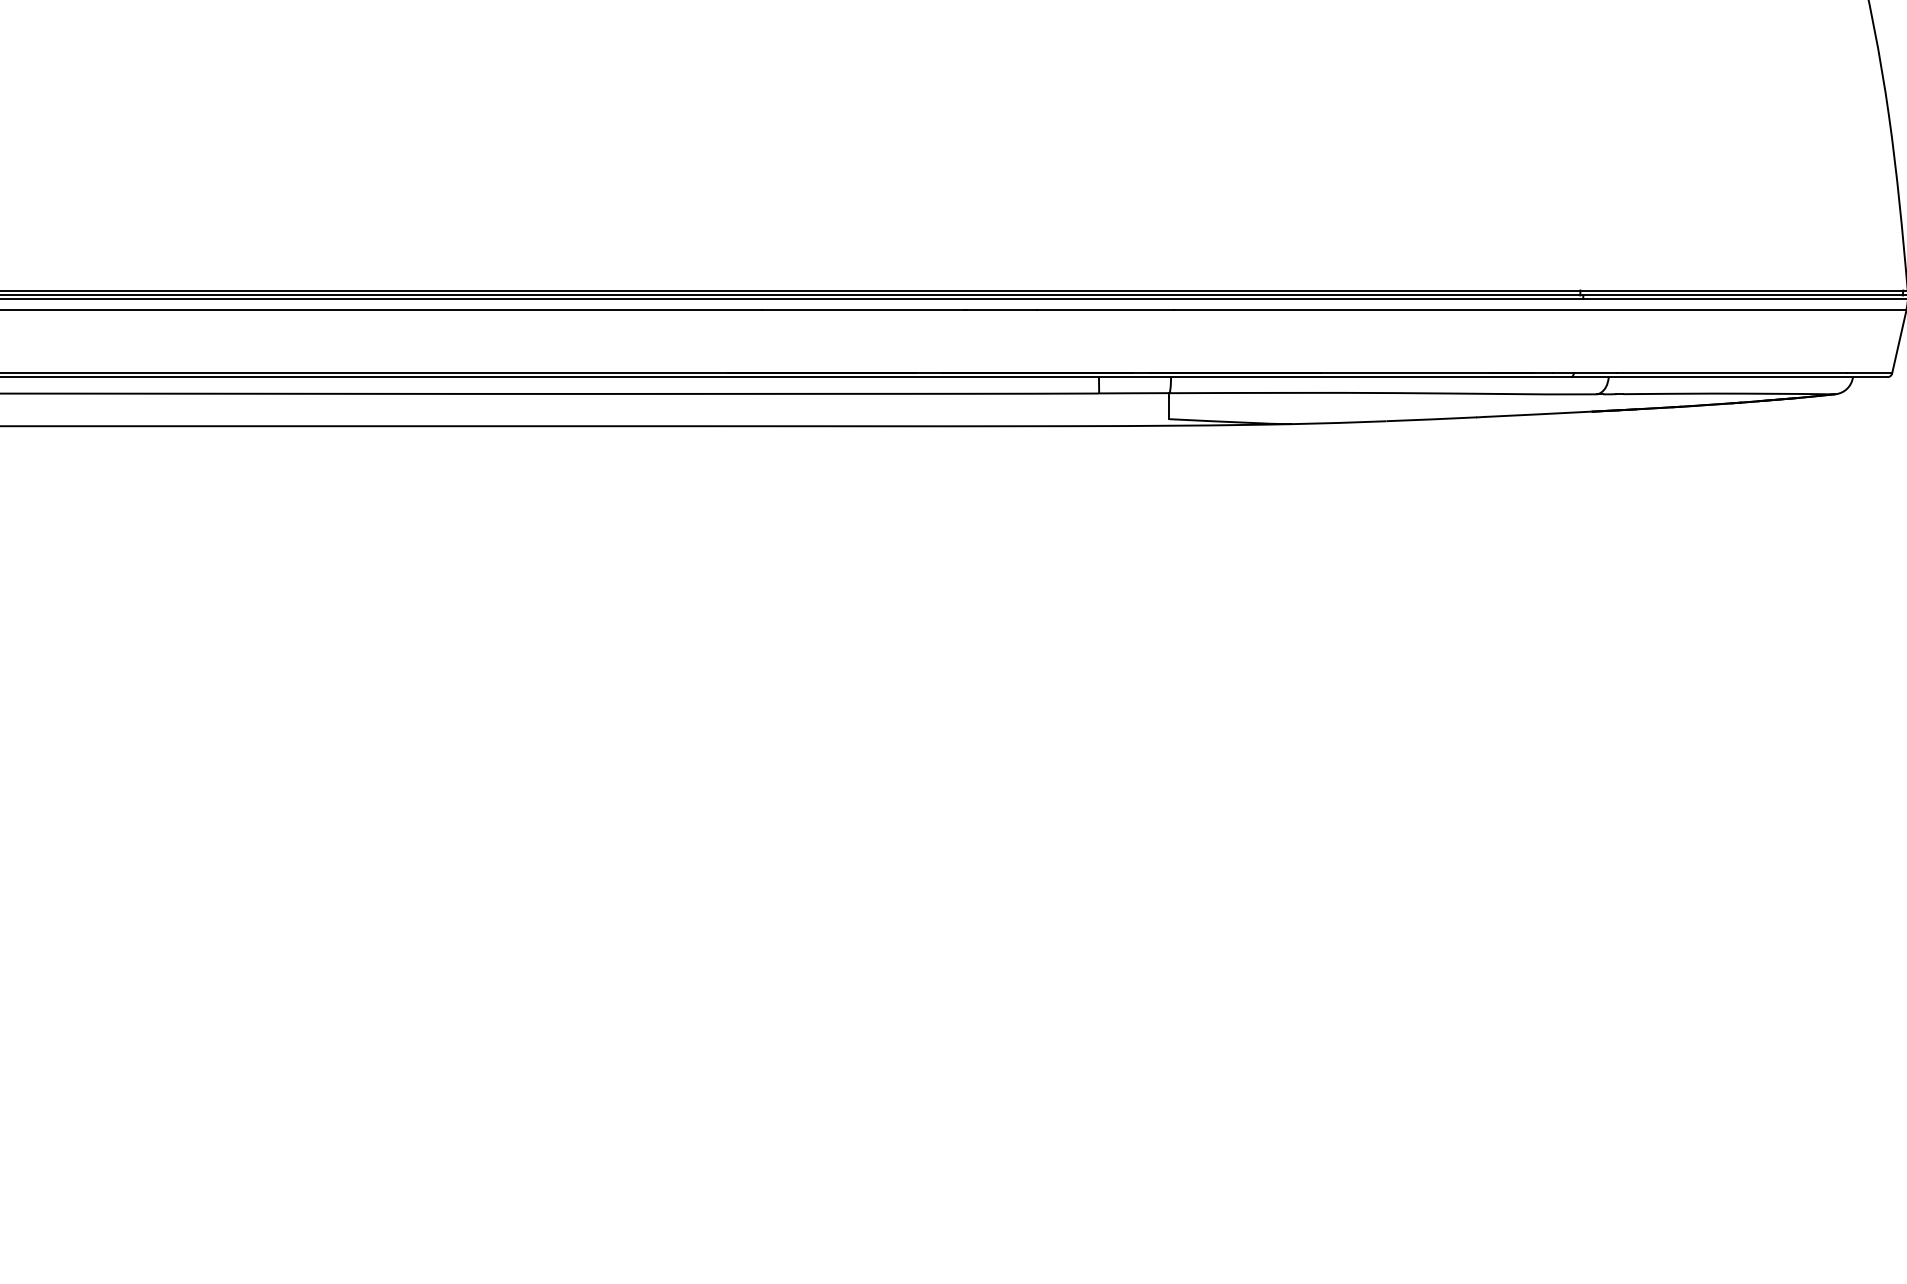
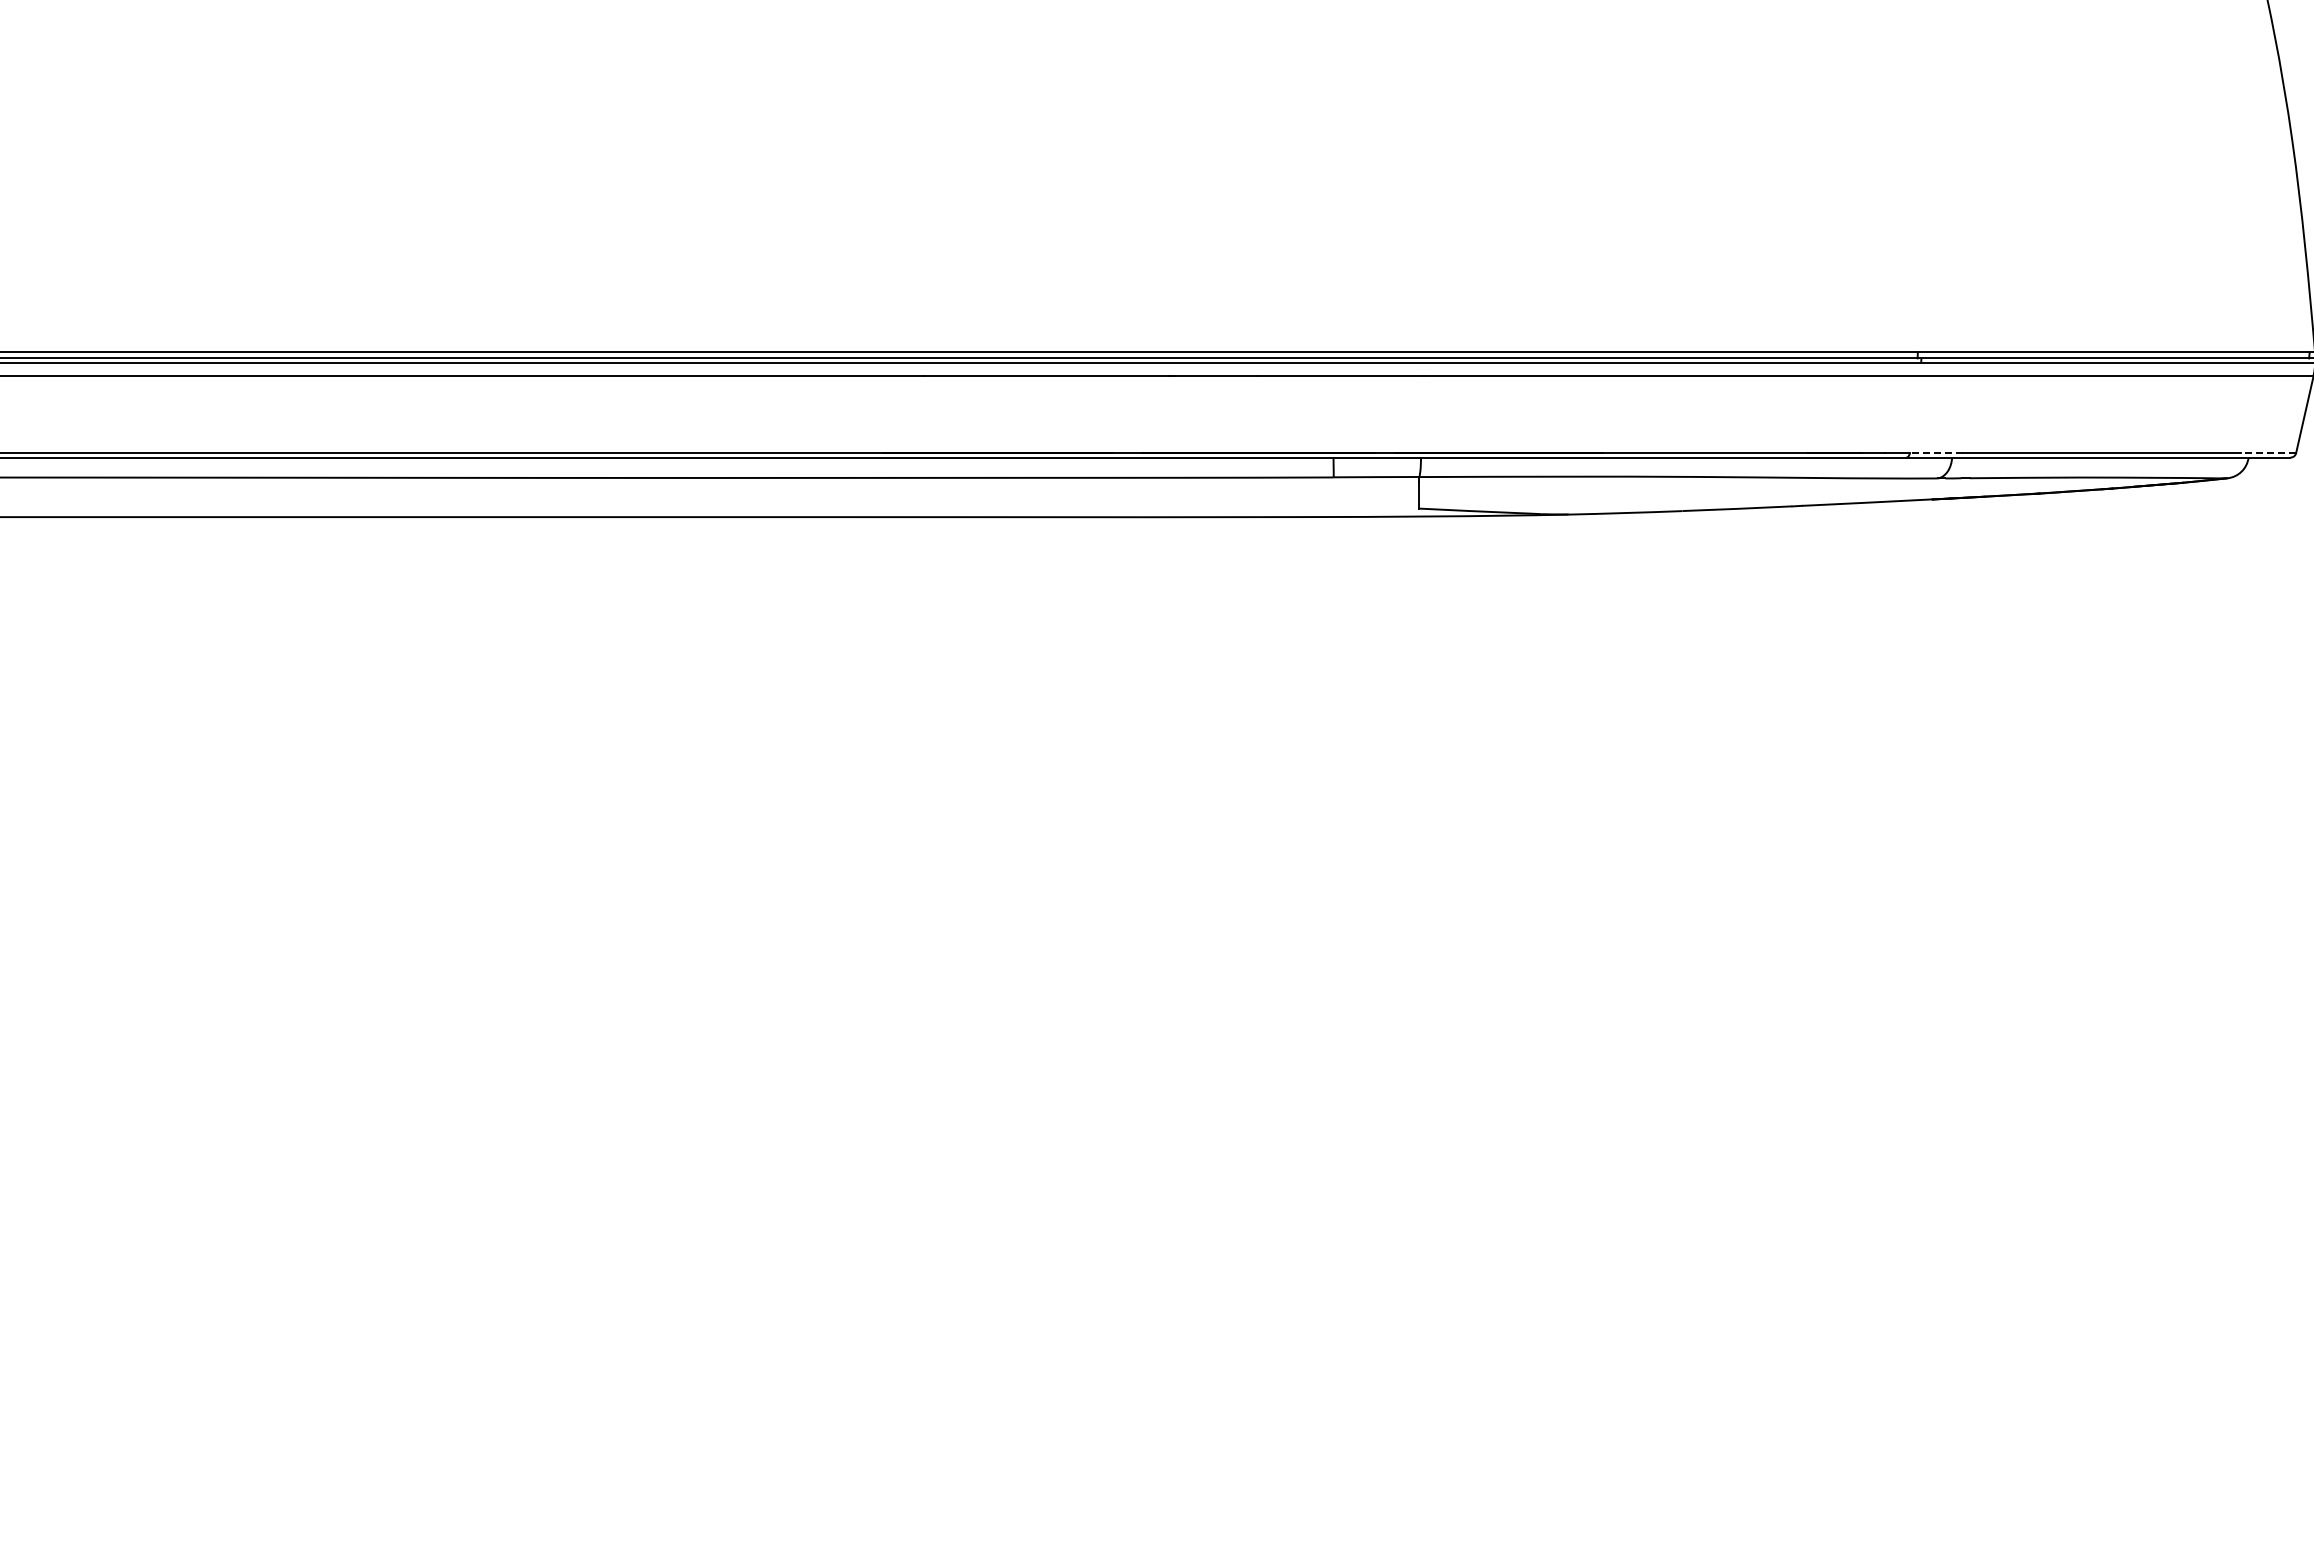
line: (1594, 372) -> (1935, 452), solid -> dashed
line: (1869, 372) -> (2268, 452), solid -> dashed

